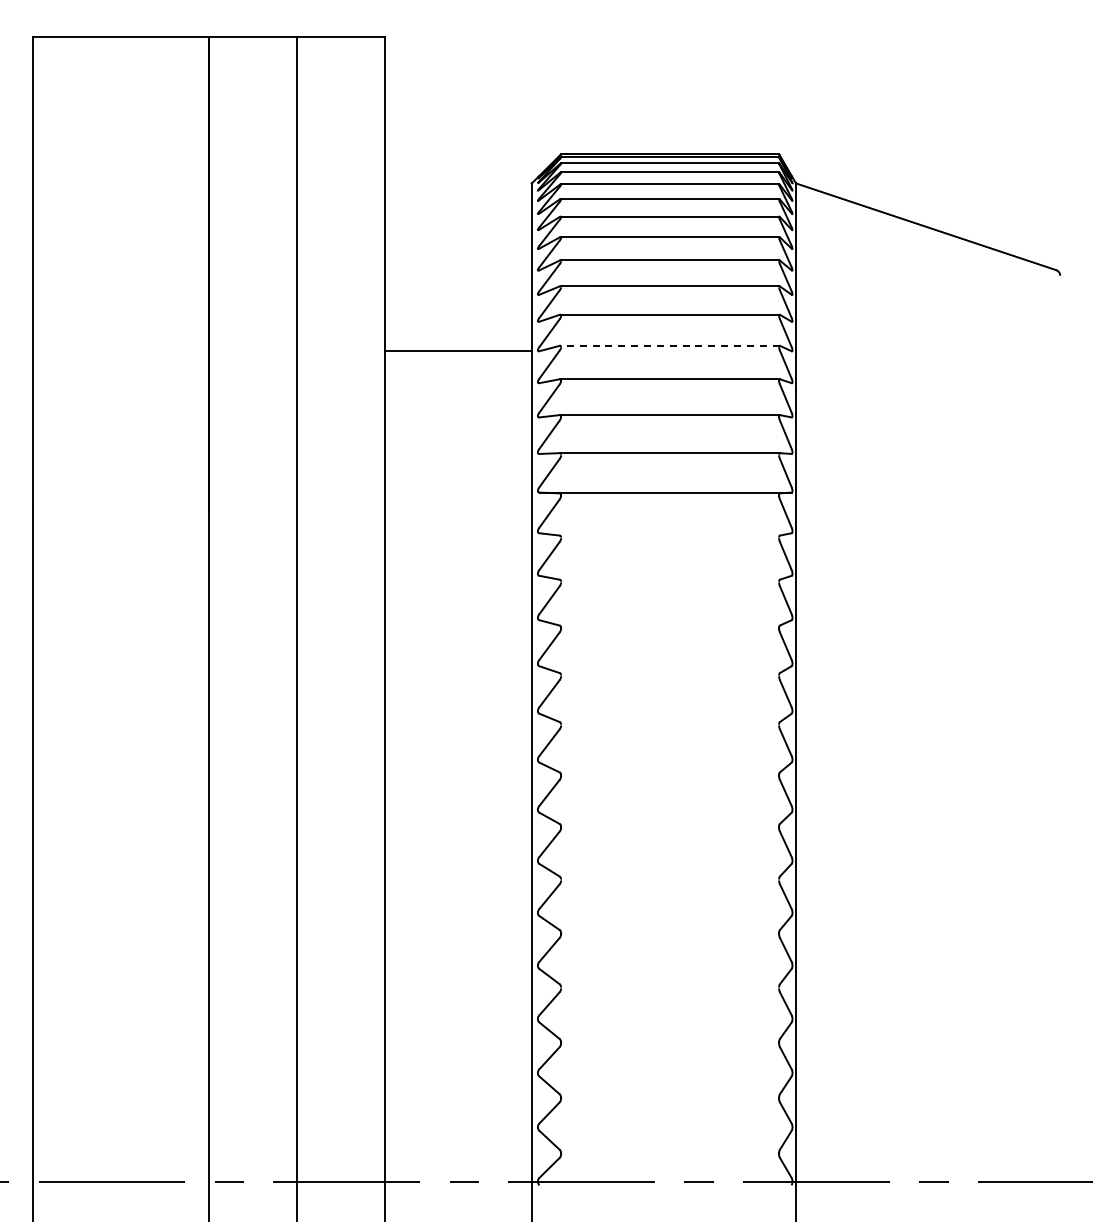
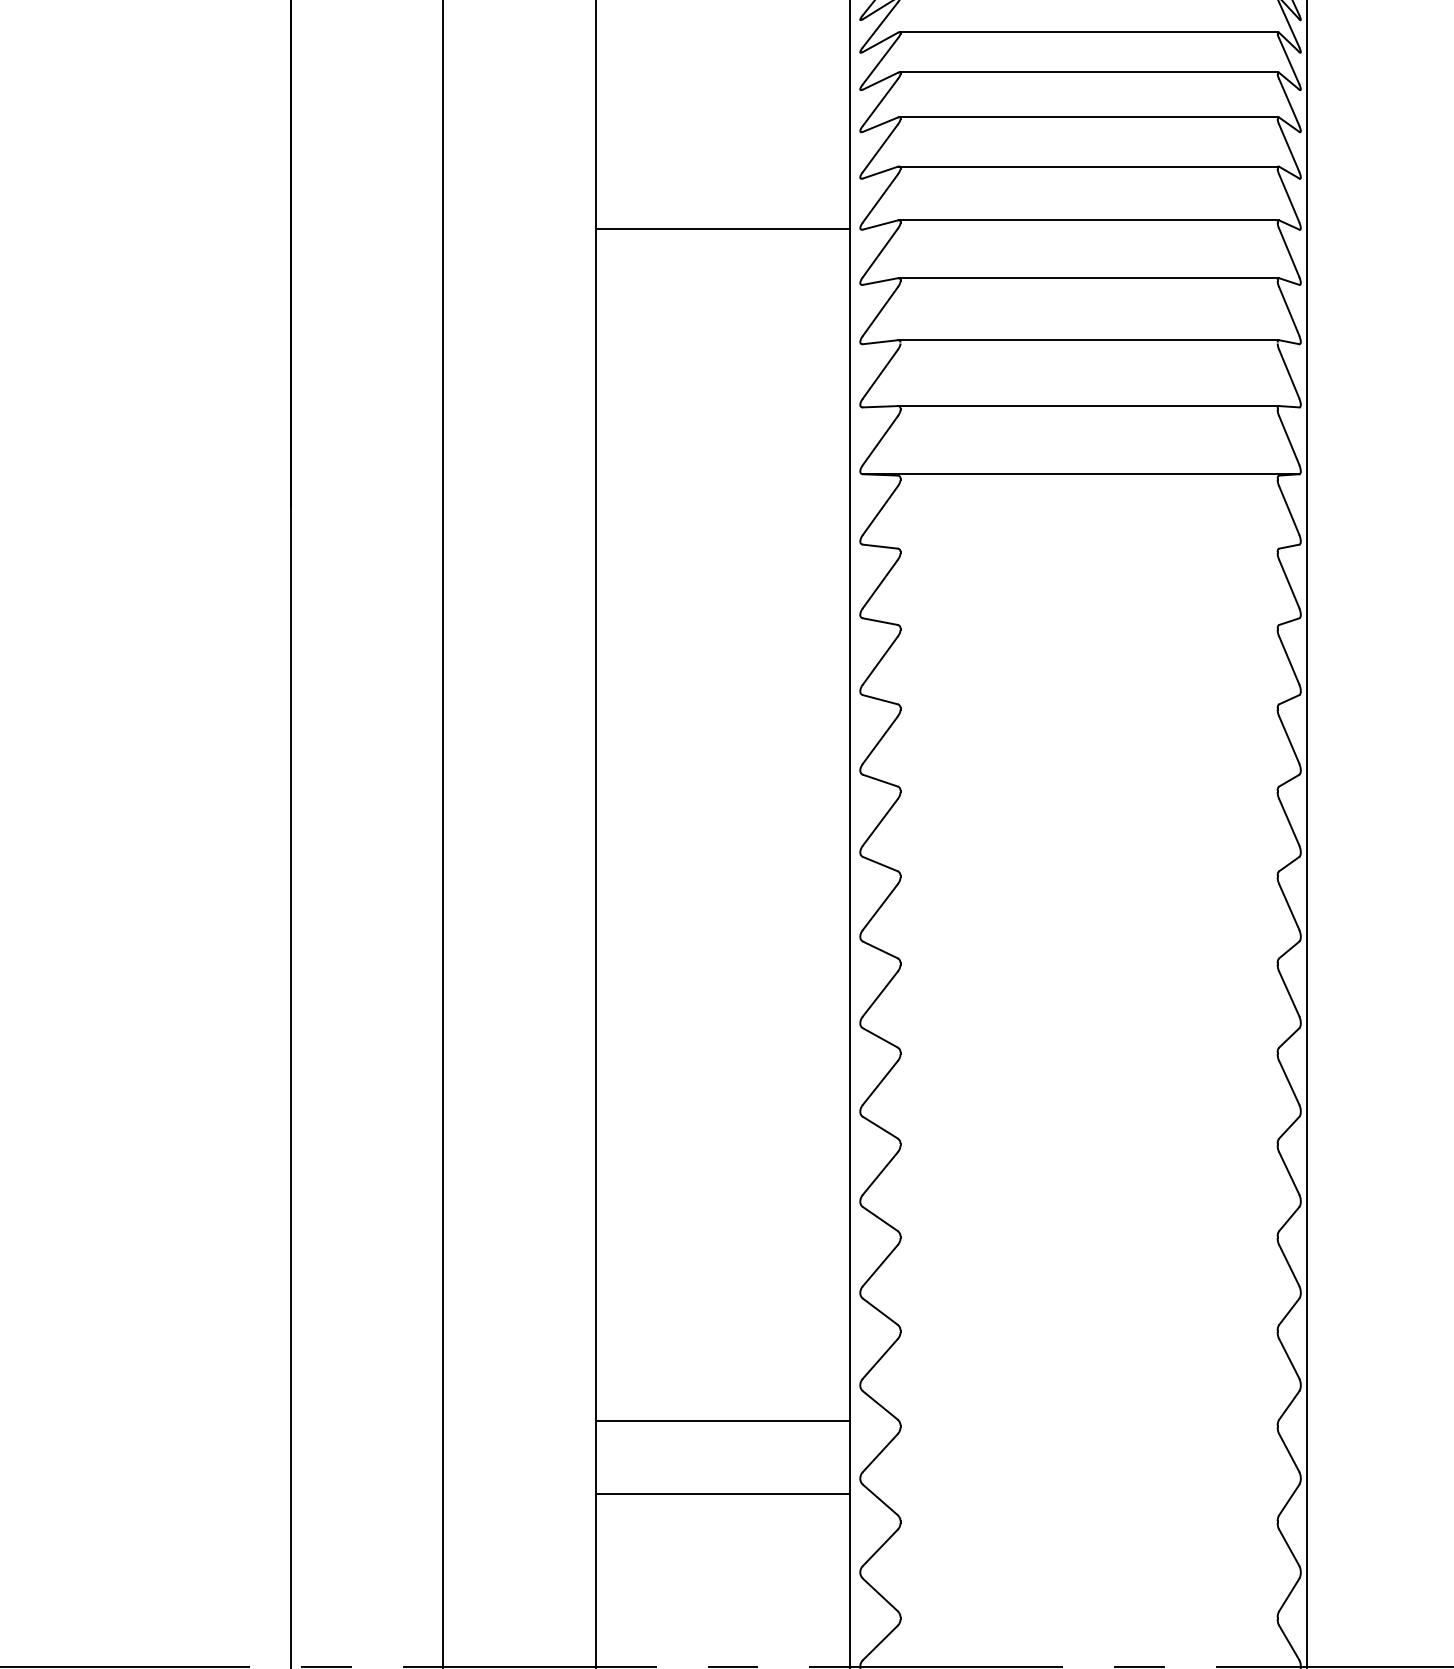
line: (669, 345) -> (1087, 219), dashed -> solid
line: (458, 1039) -> (722, 1420), added
line: (458, 1081) -> (722, 1493), added

